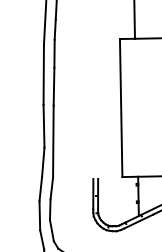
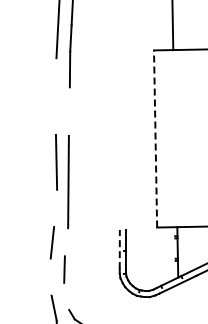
line: (43, 74) -> (55, 96), removed
line: (53, 86) -> (68, 111), removed
line: (121, 107) -> (155, 138), solid -> dashed
line: (43, 162) -> (55, 208), removed
line: (51, 188) -> (66, 242), removed
line: (93, 194) -> (119, 249), solid -> dashed
line: (39, 215) -> (50, 276), removed
line: (51, 230) -> (66, 295), removed

